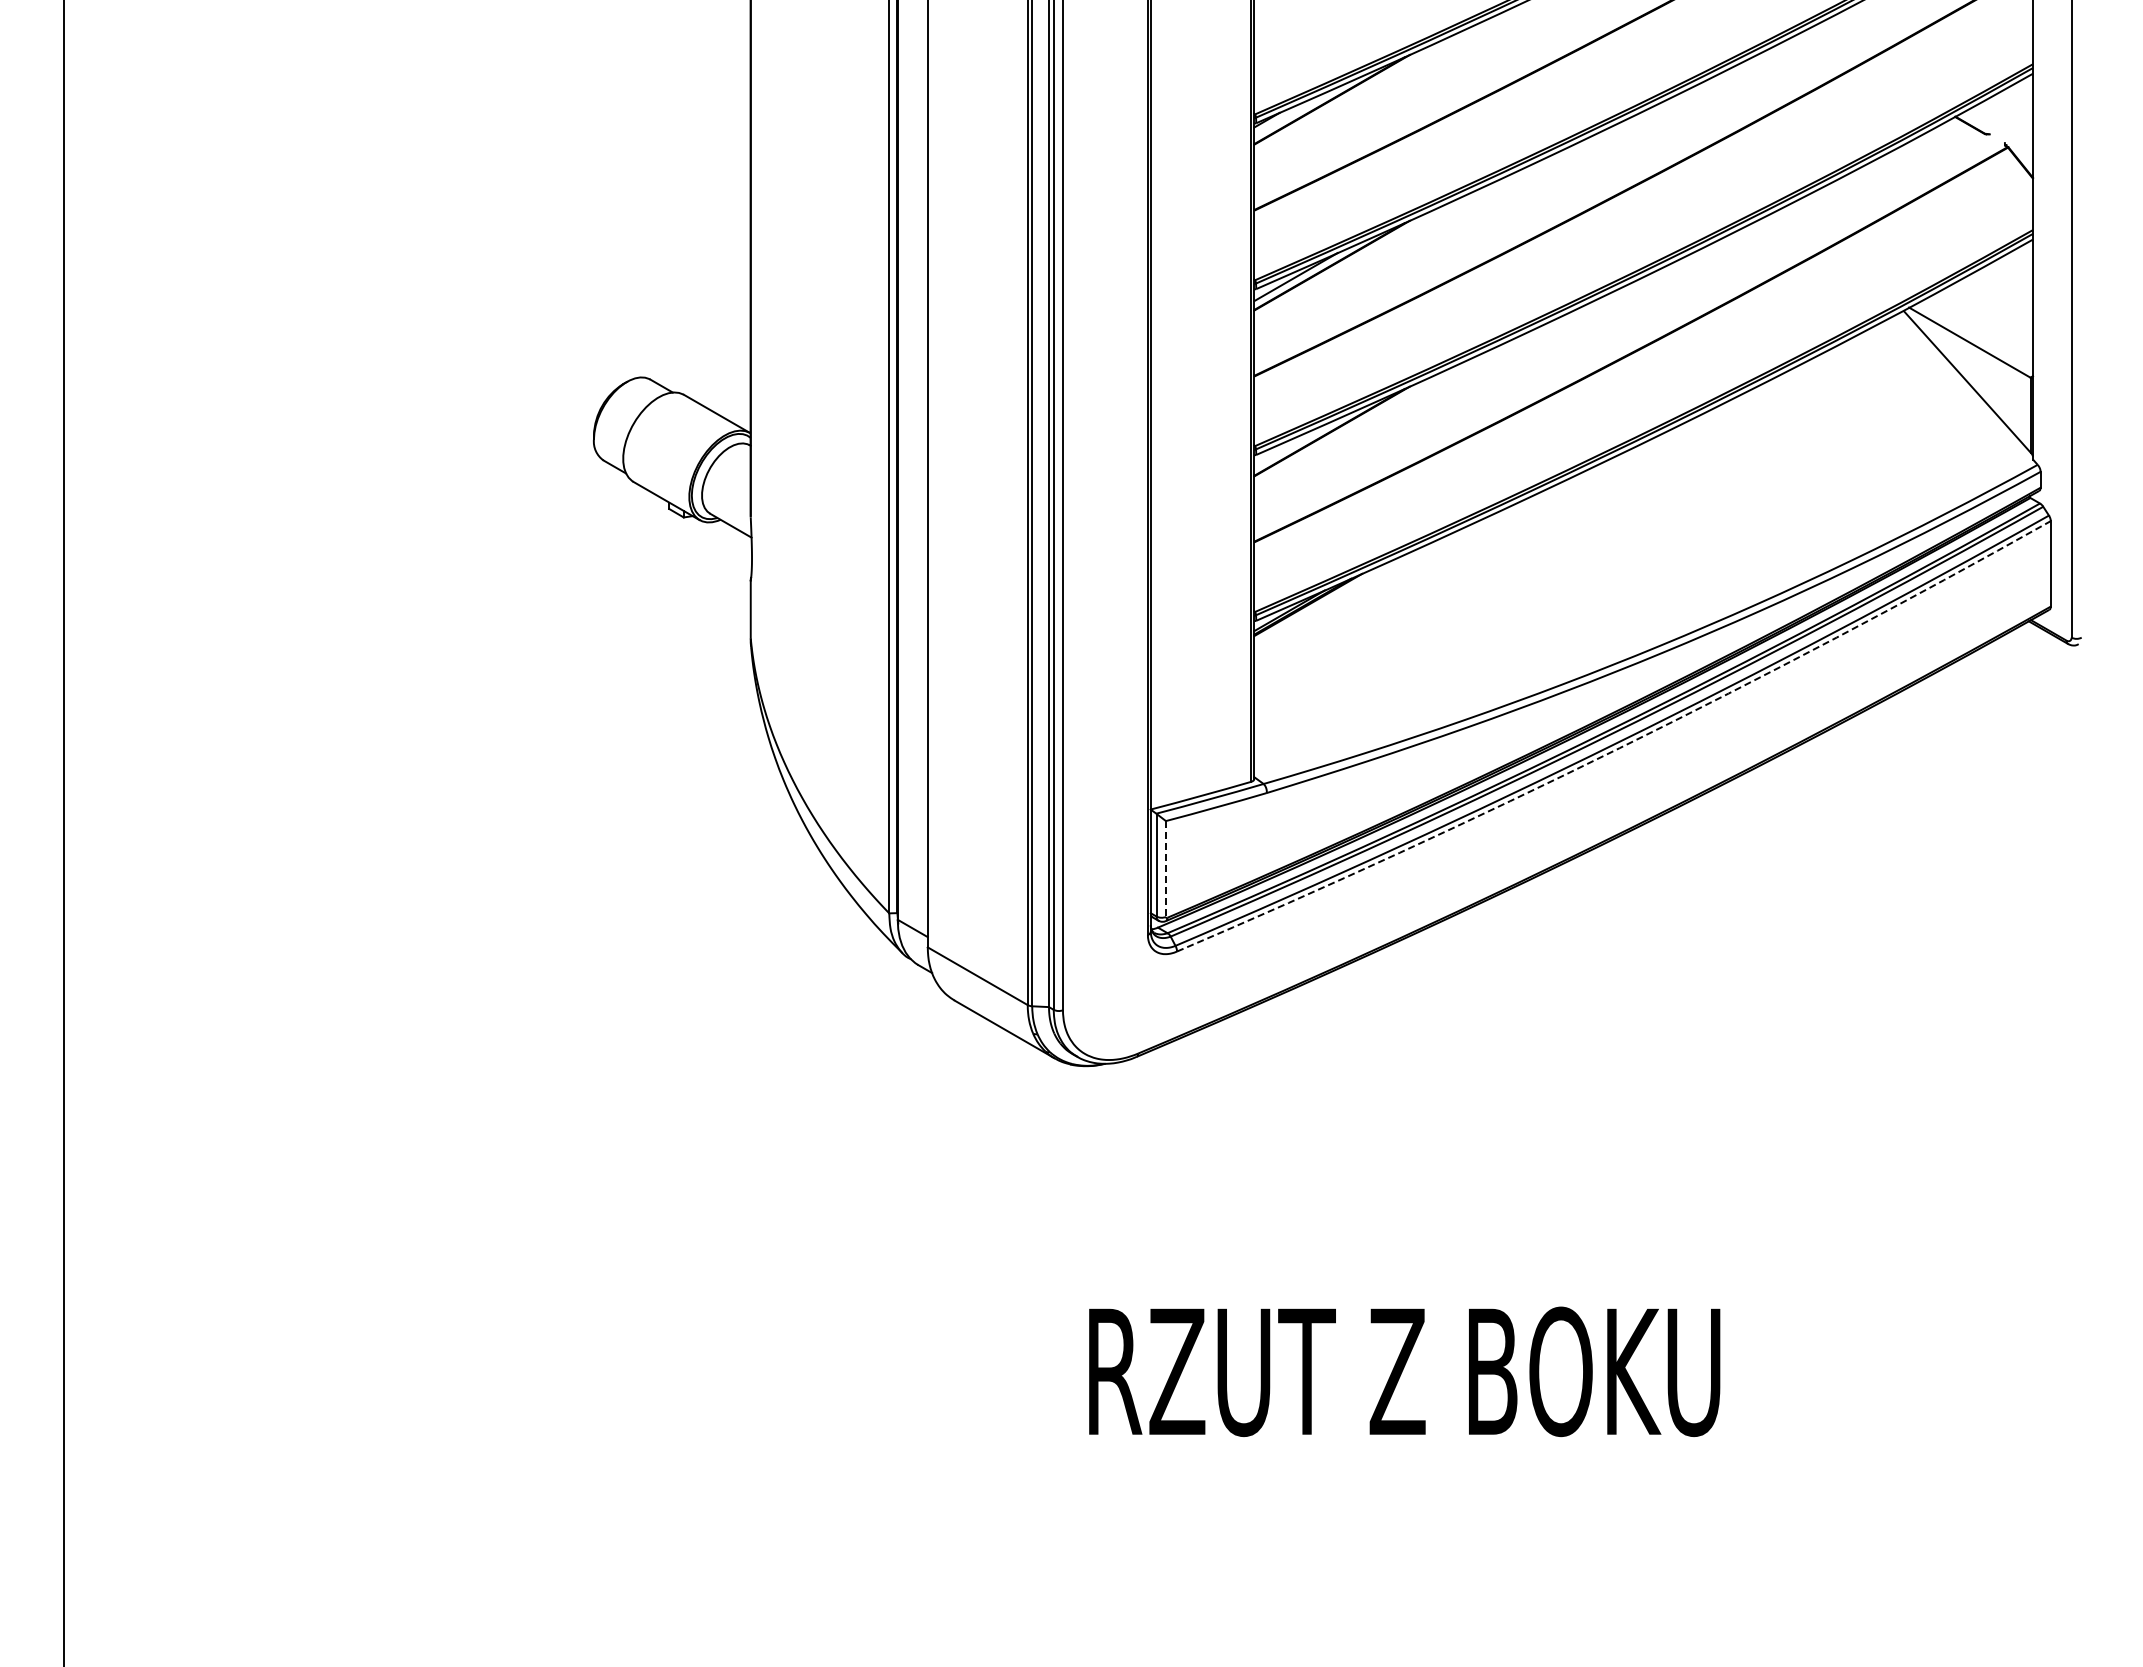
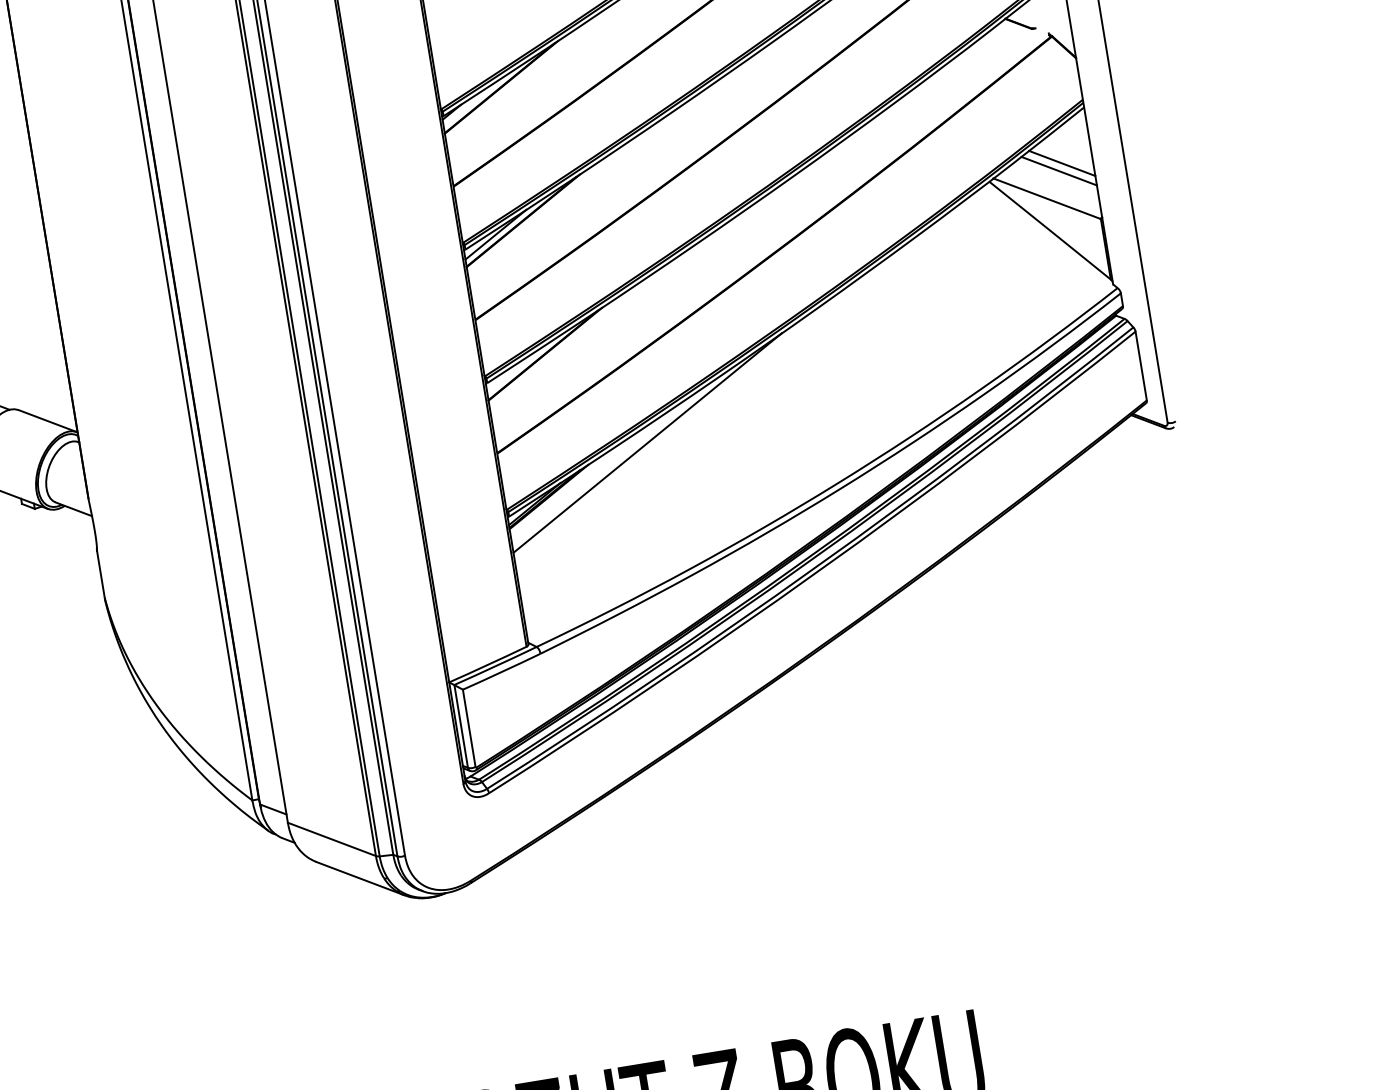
line: (1994, 302) -> (1061, 163), added
line: (1989, 311) -> (1058, 171), added
line: (1438, 558) -> (647, 442), added
arc: (1619, 748) -> (818, 571), dashed -> solid
line: (1165, 869) -> (468, 728), dashed -> solid

